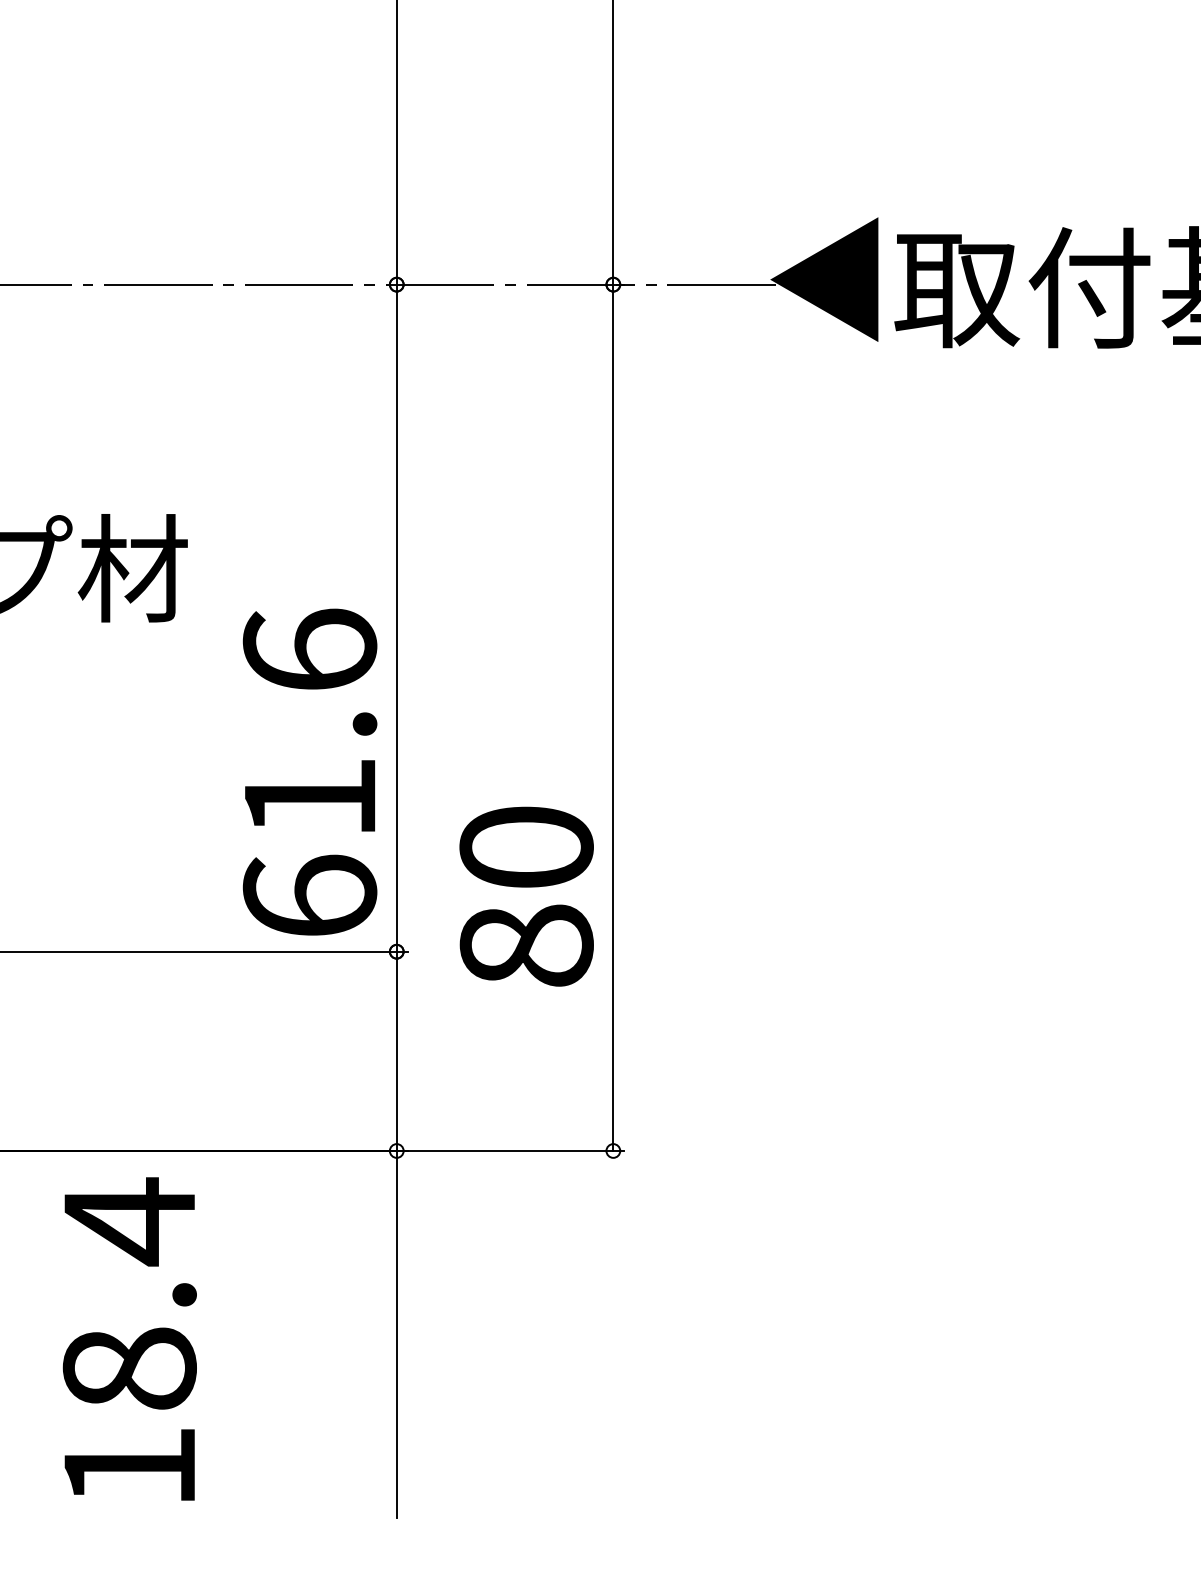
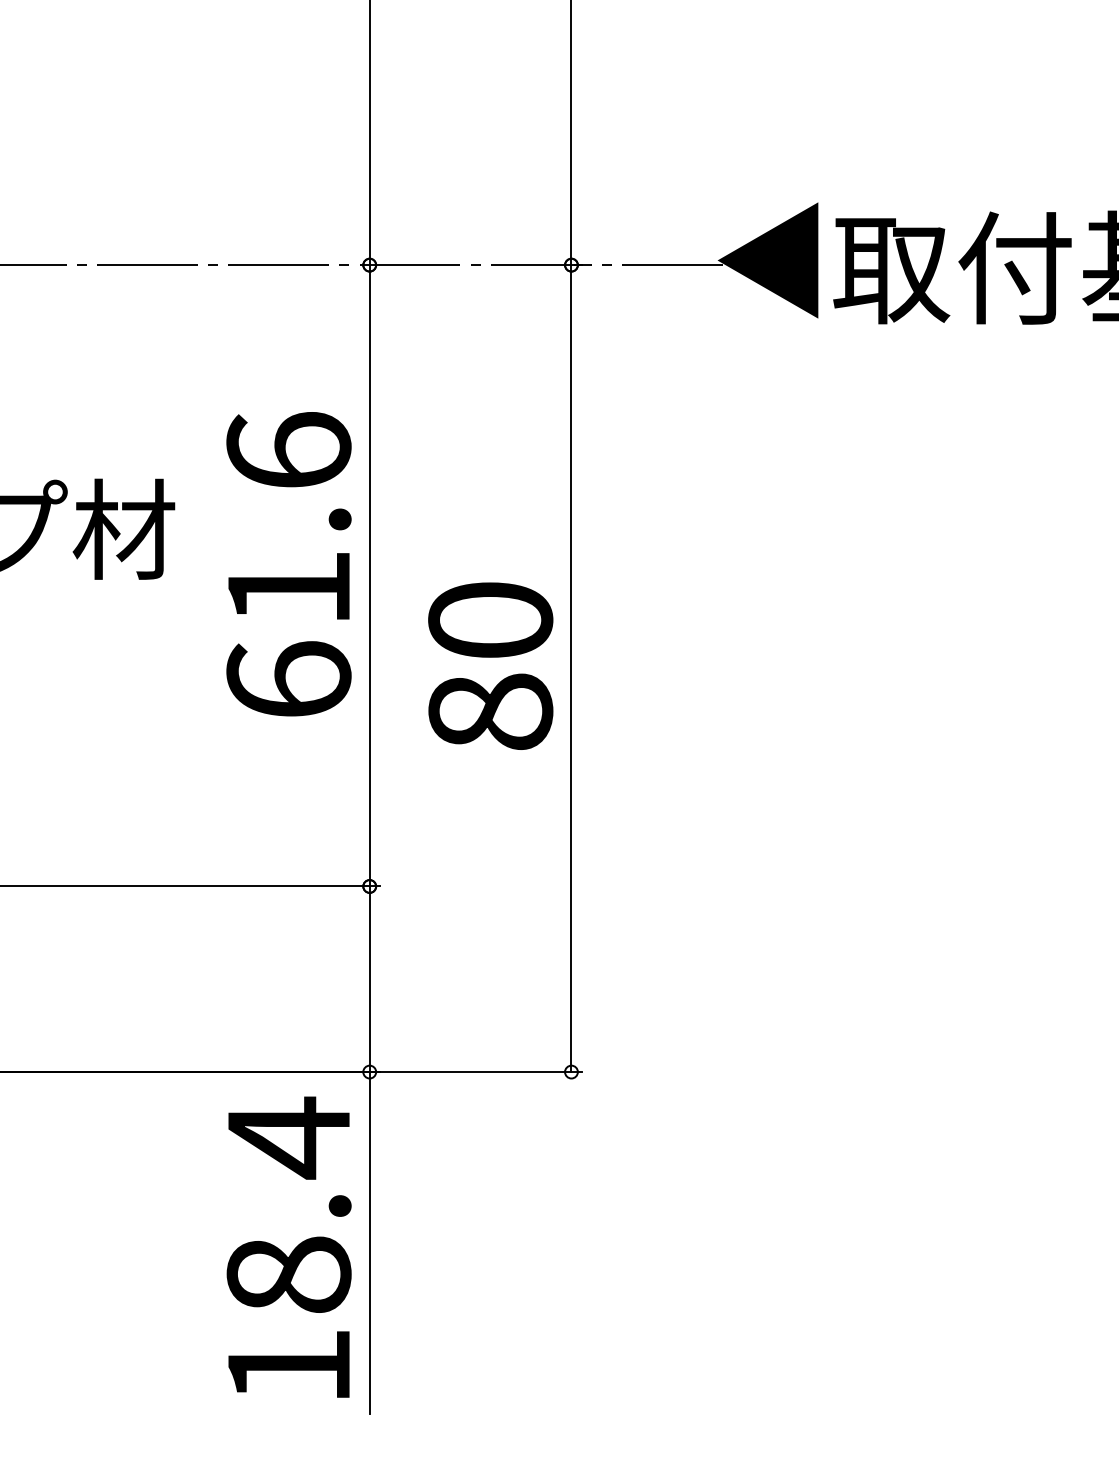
text: (309, 772) -> (288, 564), moved
text: (526, 895) -> (490, 665), moved
text: (129, 1338) -> (288, 1246), moved

